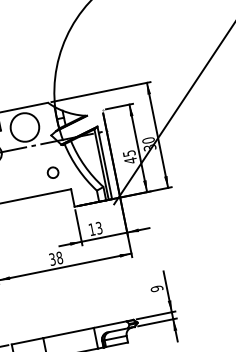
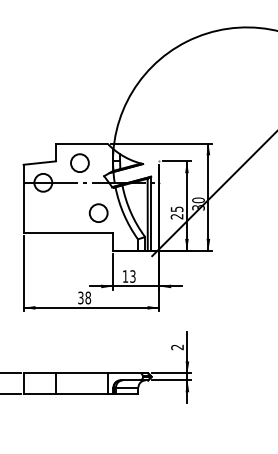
circle: (24, 127) -> (79, 163), size x0.62
text: (130, 160) -> (176, 216), 45 -> 25
circle: (52, 172) -> (98, 212), size x1.67
text: (157, 288) -> (177, 347), 9 -> 2

